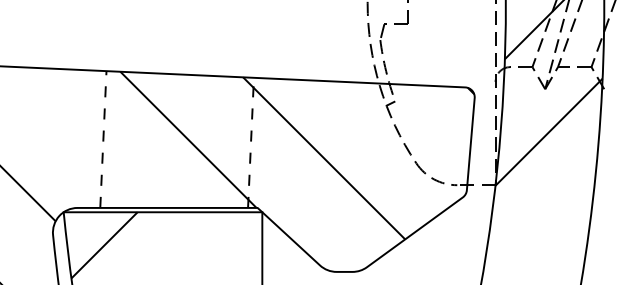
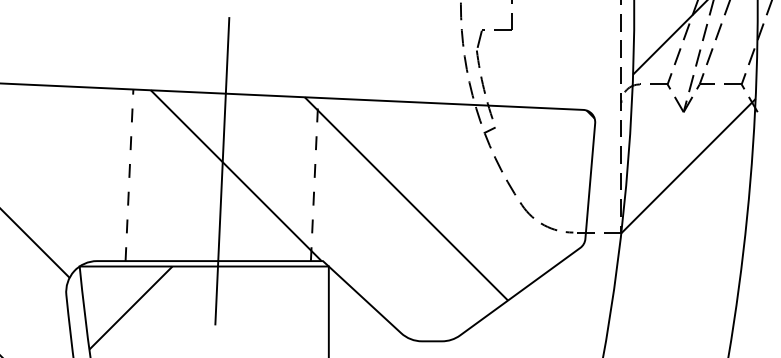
line: (177, 136) -> (222, 171), added

